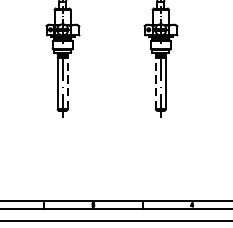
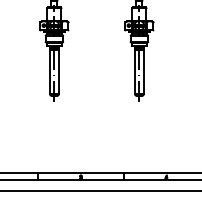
line: (67, 82) -> (58, 71), dashed -> solid
line: (155, 82) -> (134, 71), dashed -> solid

